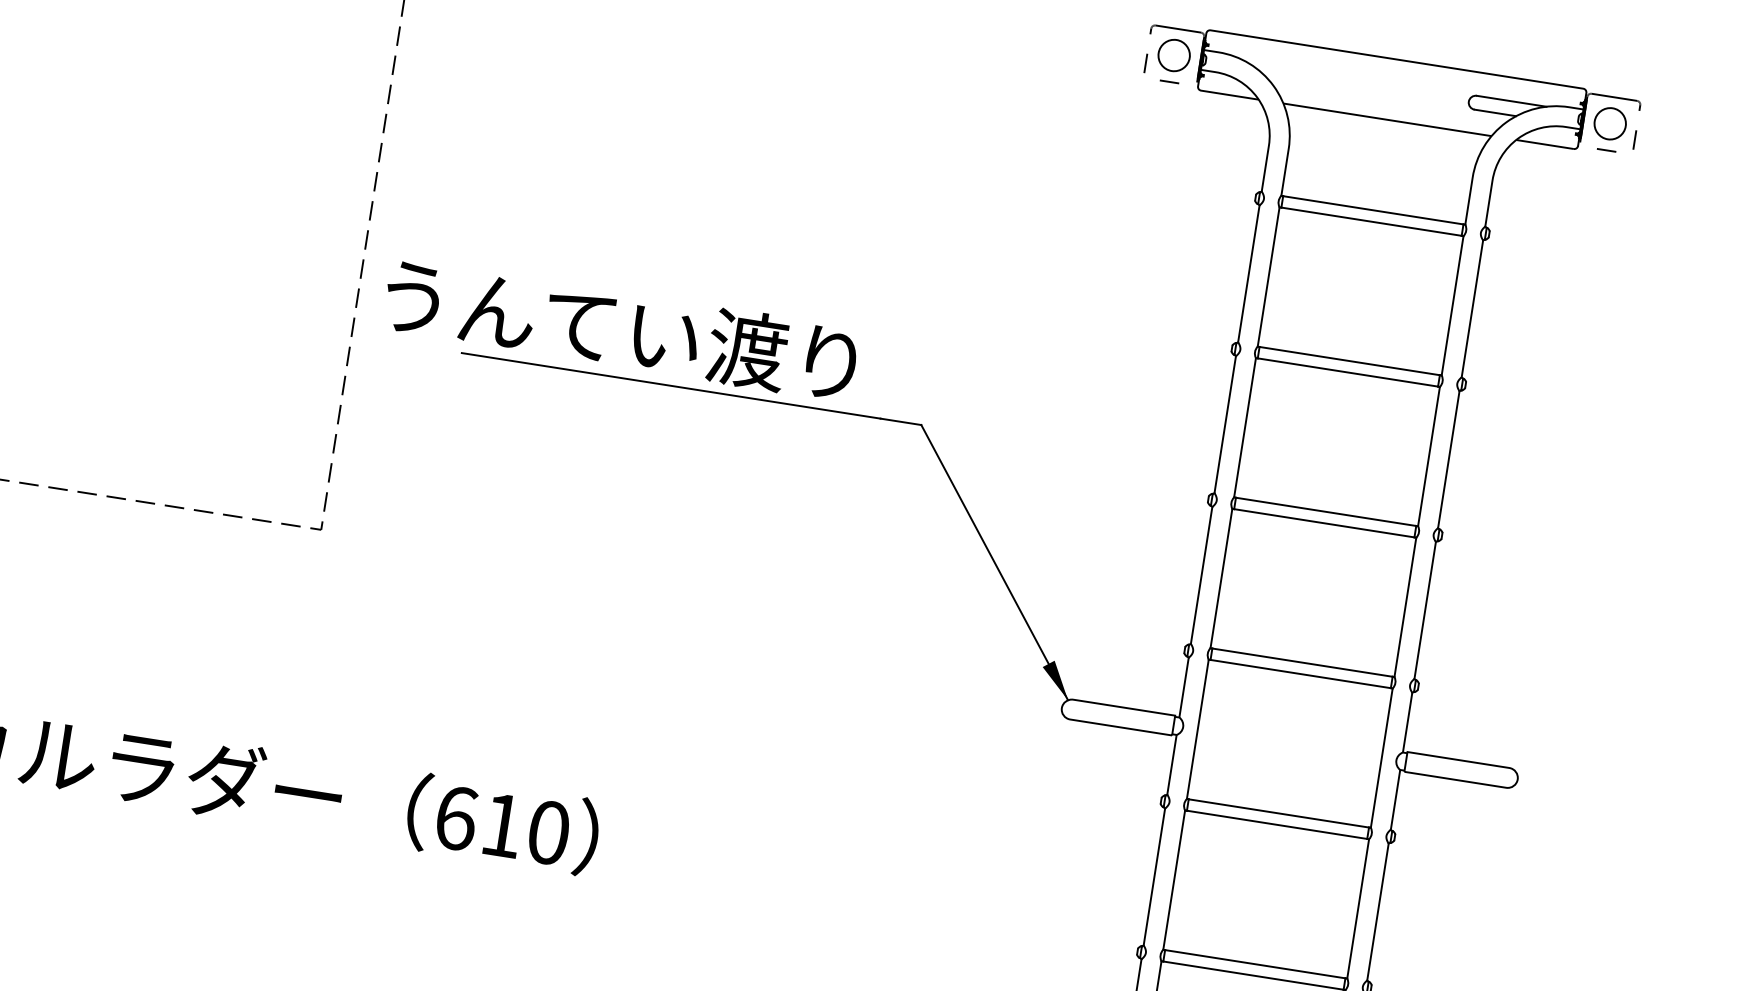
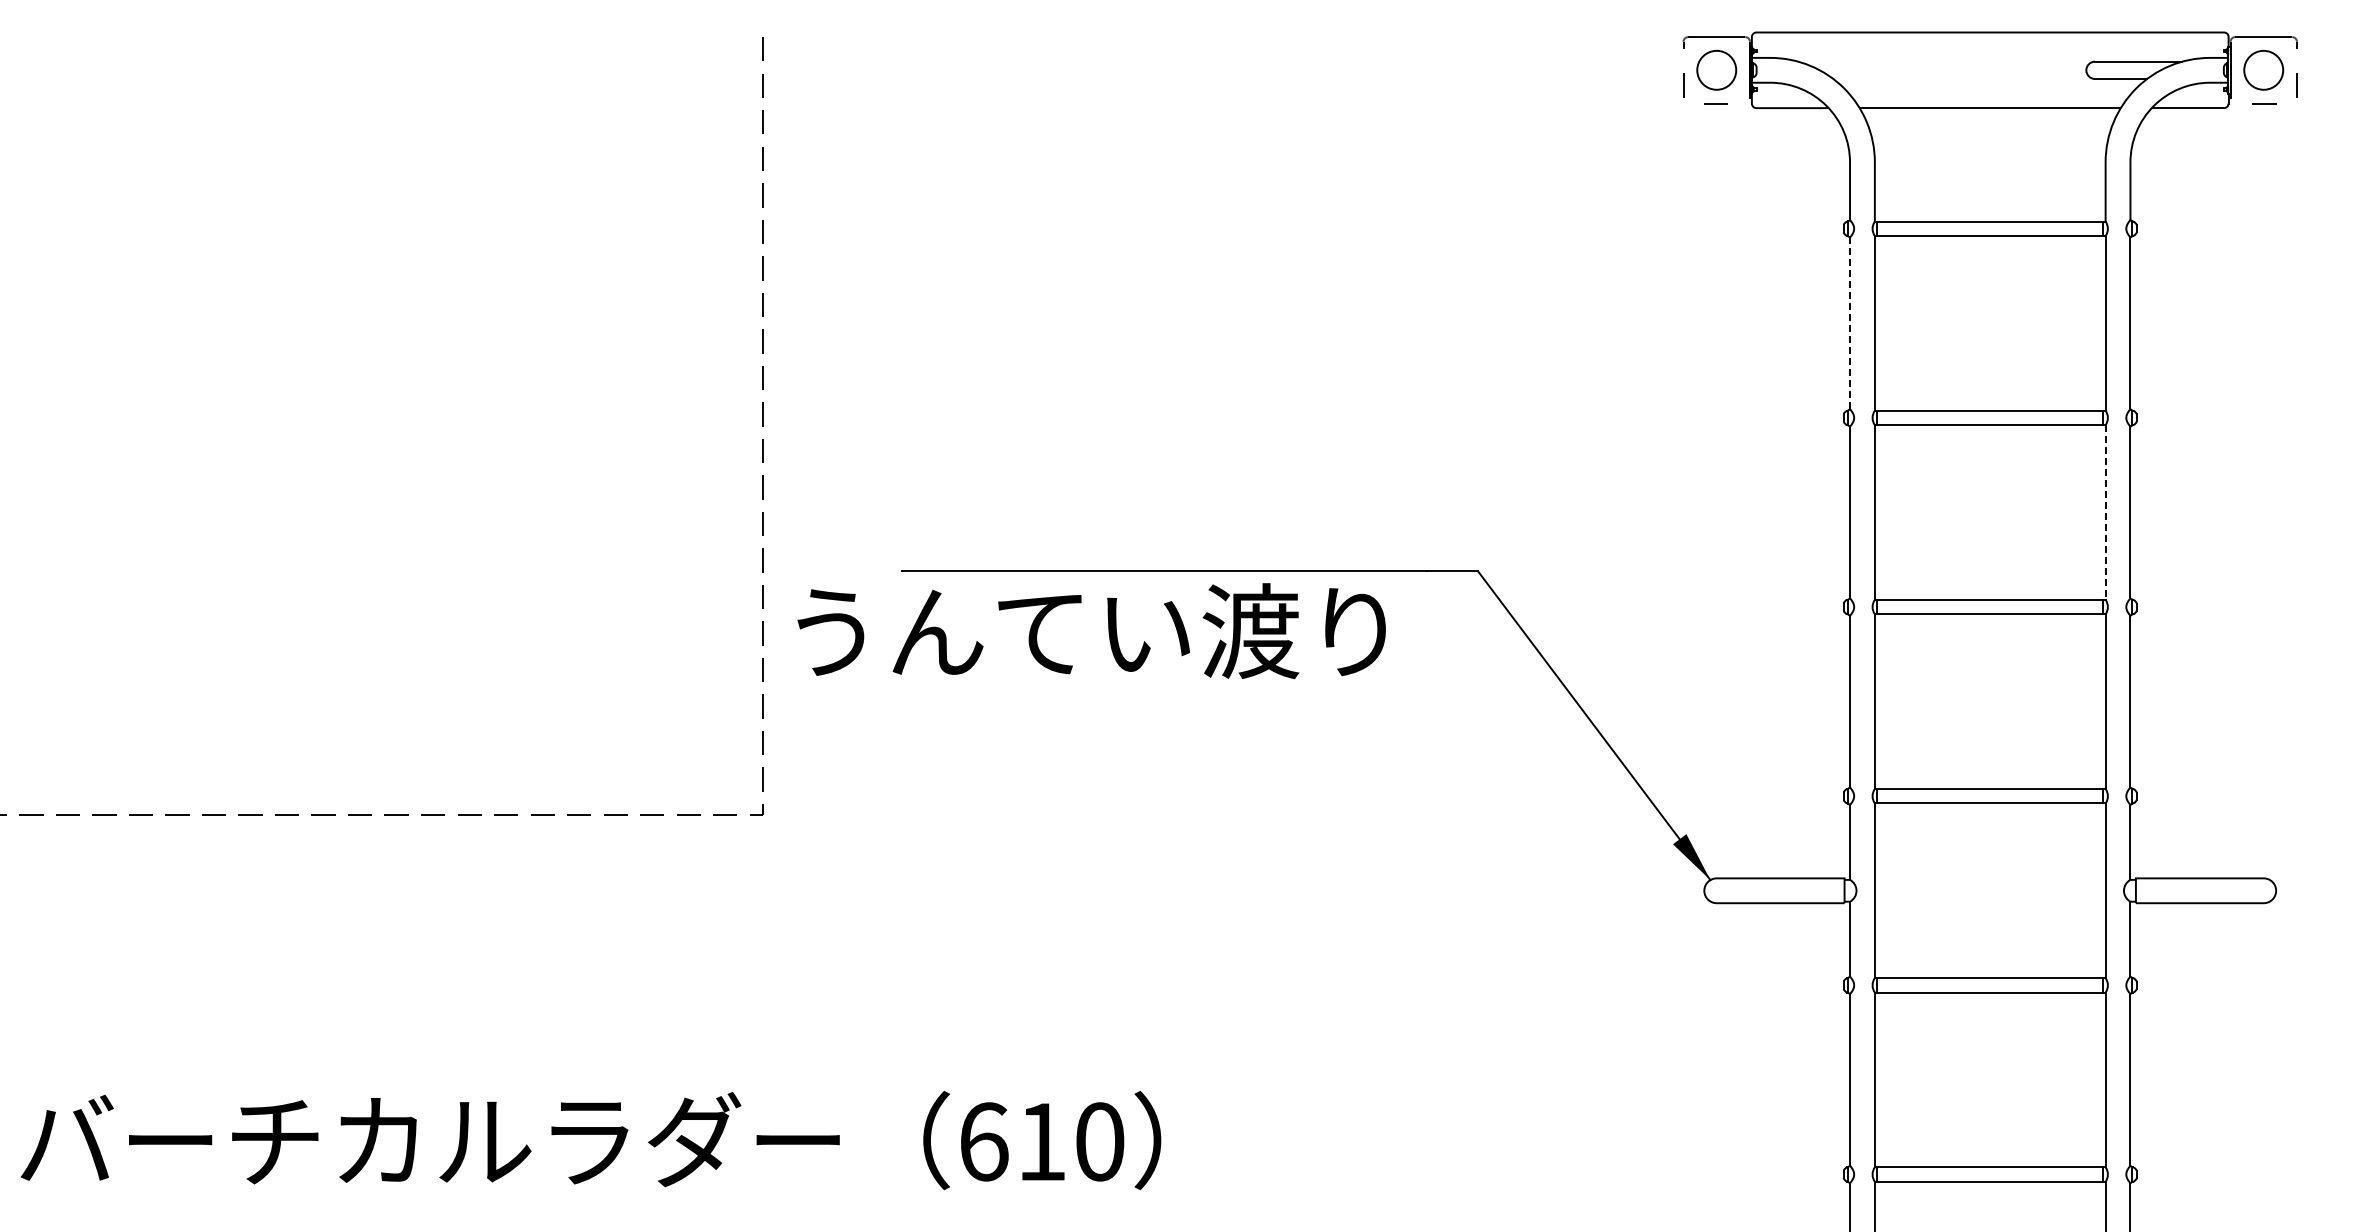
line: (1249, 274) -> (1850, 323), solid -> dashed
text: (620, 329) -> (1091, 631), moved
line: (1428, 457) -> (2105, 513), solid -> dashed

